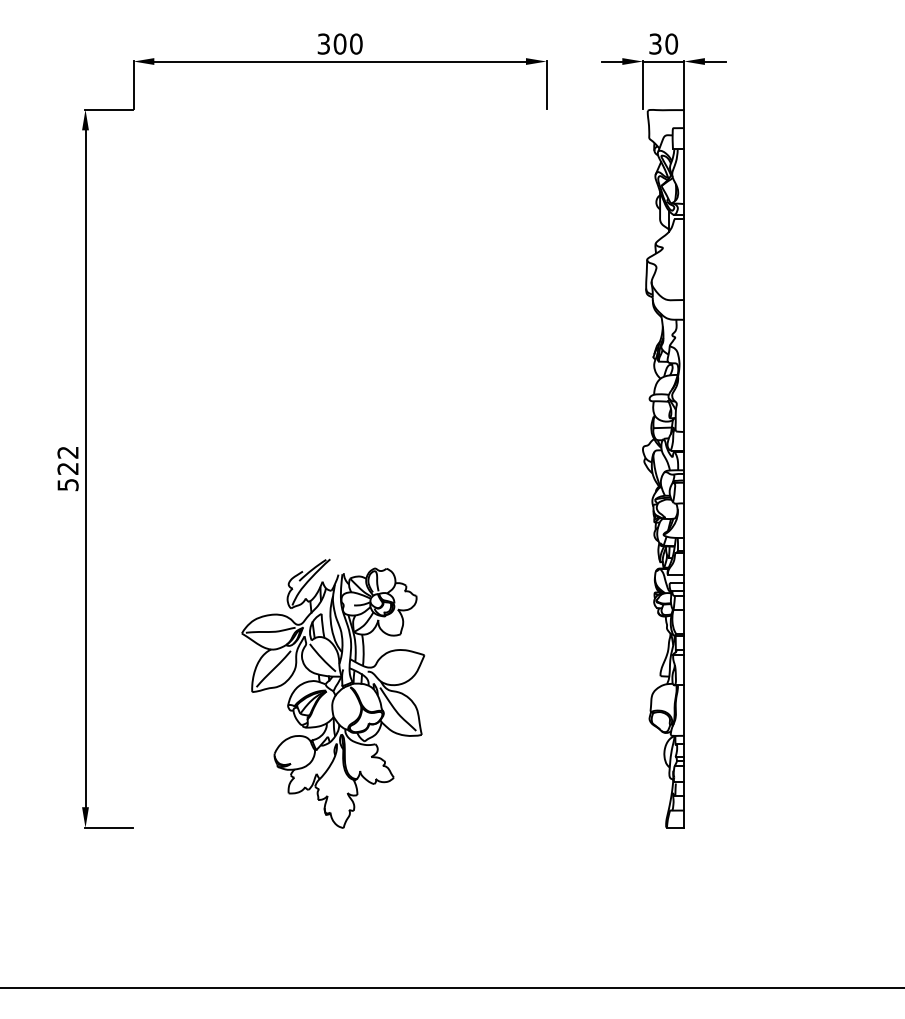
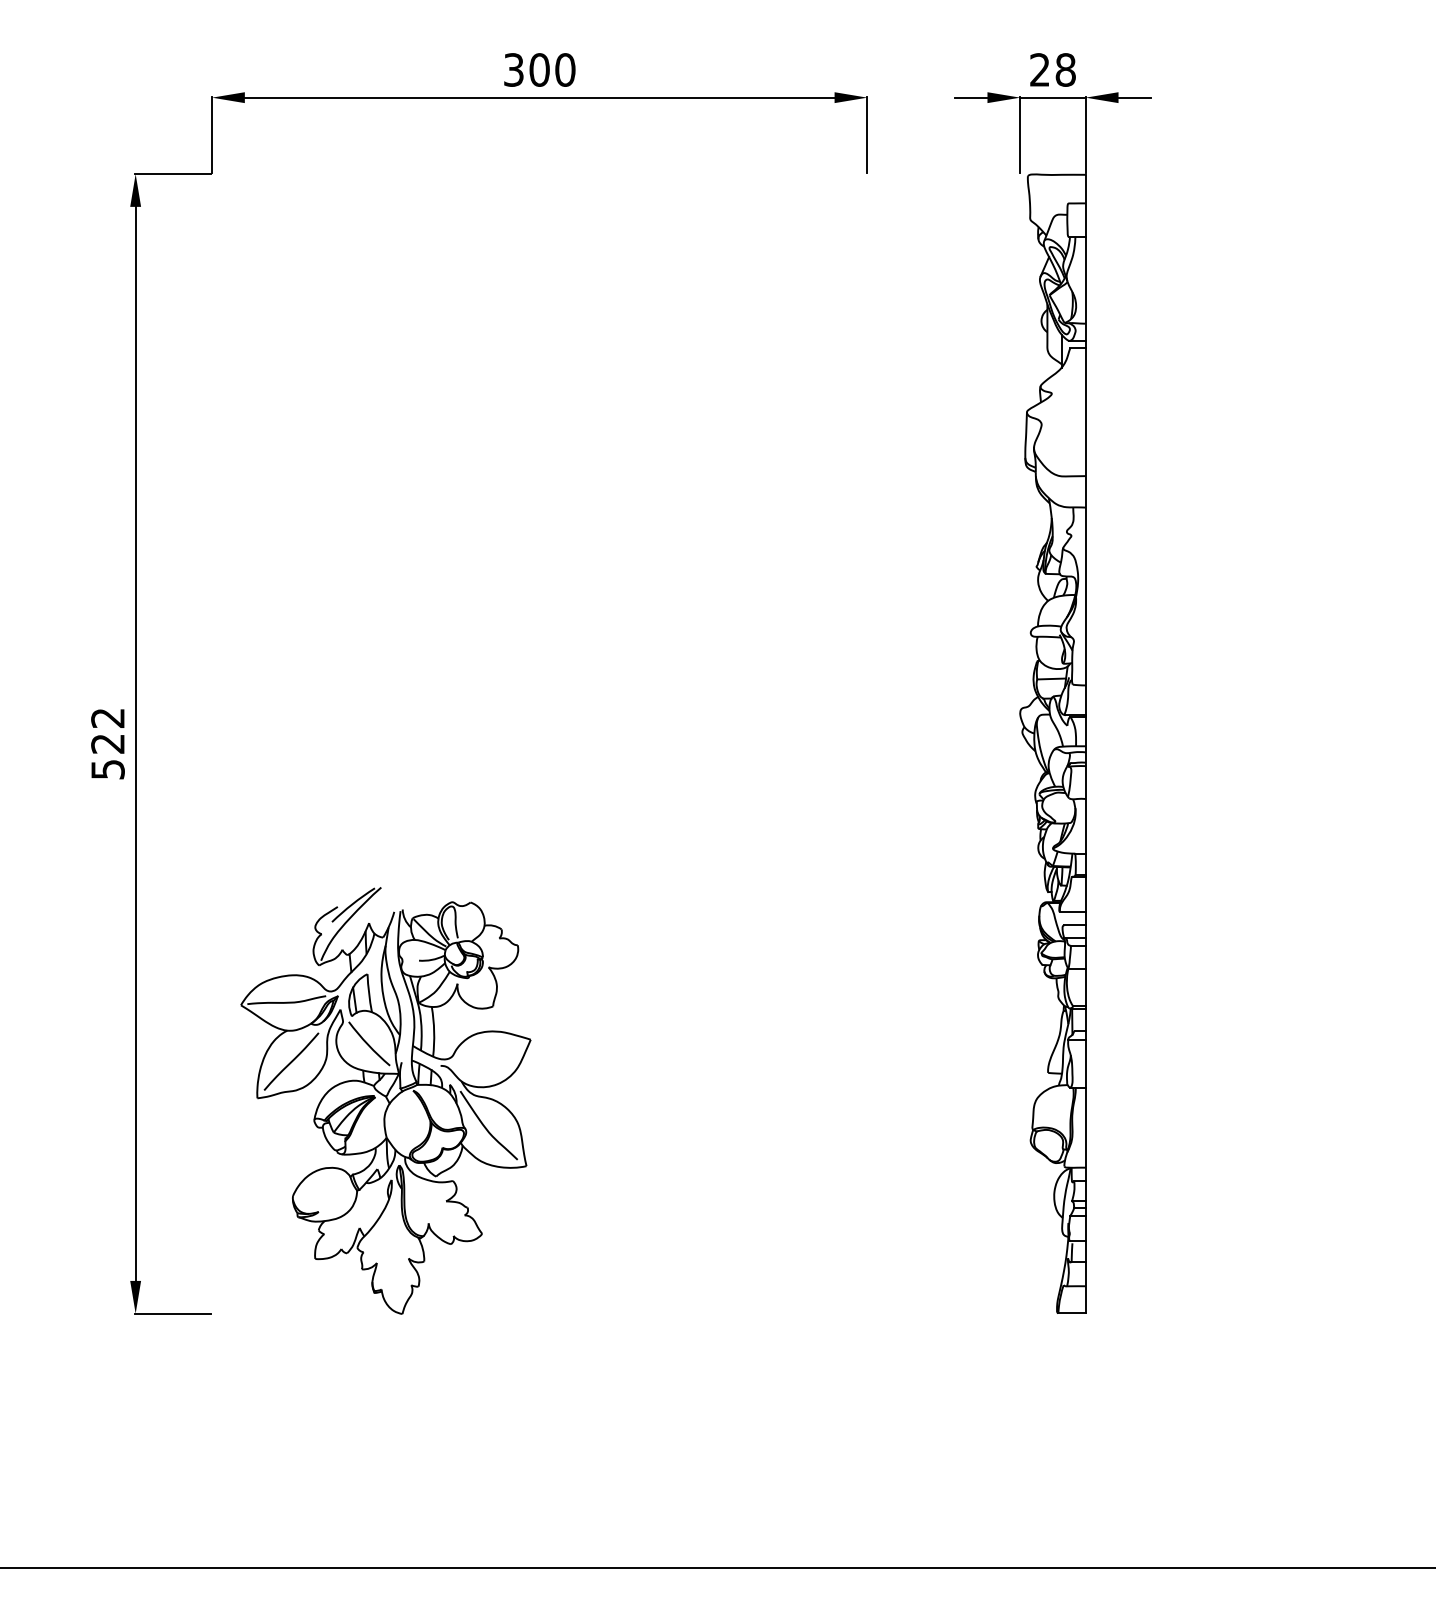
text: (663, 43) -> (1052, 69), 30 -> 28
part: (333, 693) -> (386, 1100), moved

